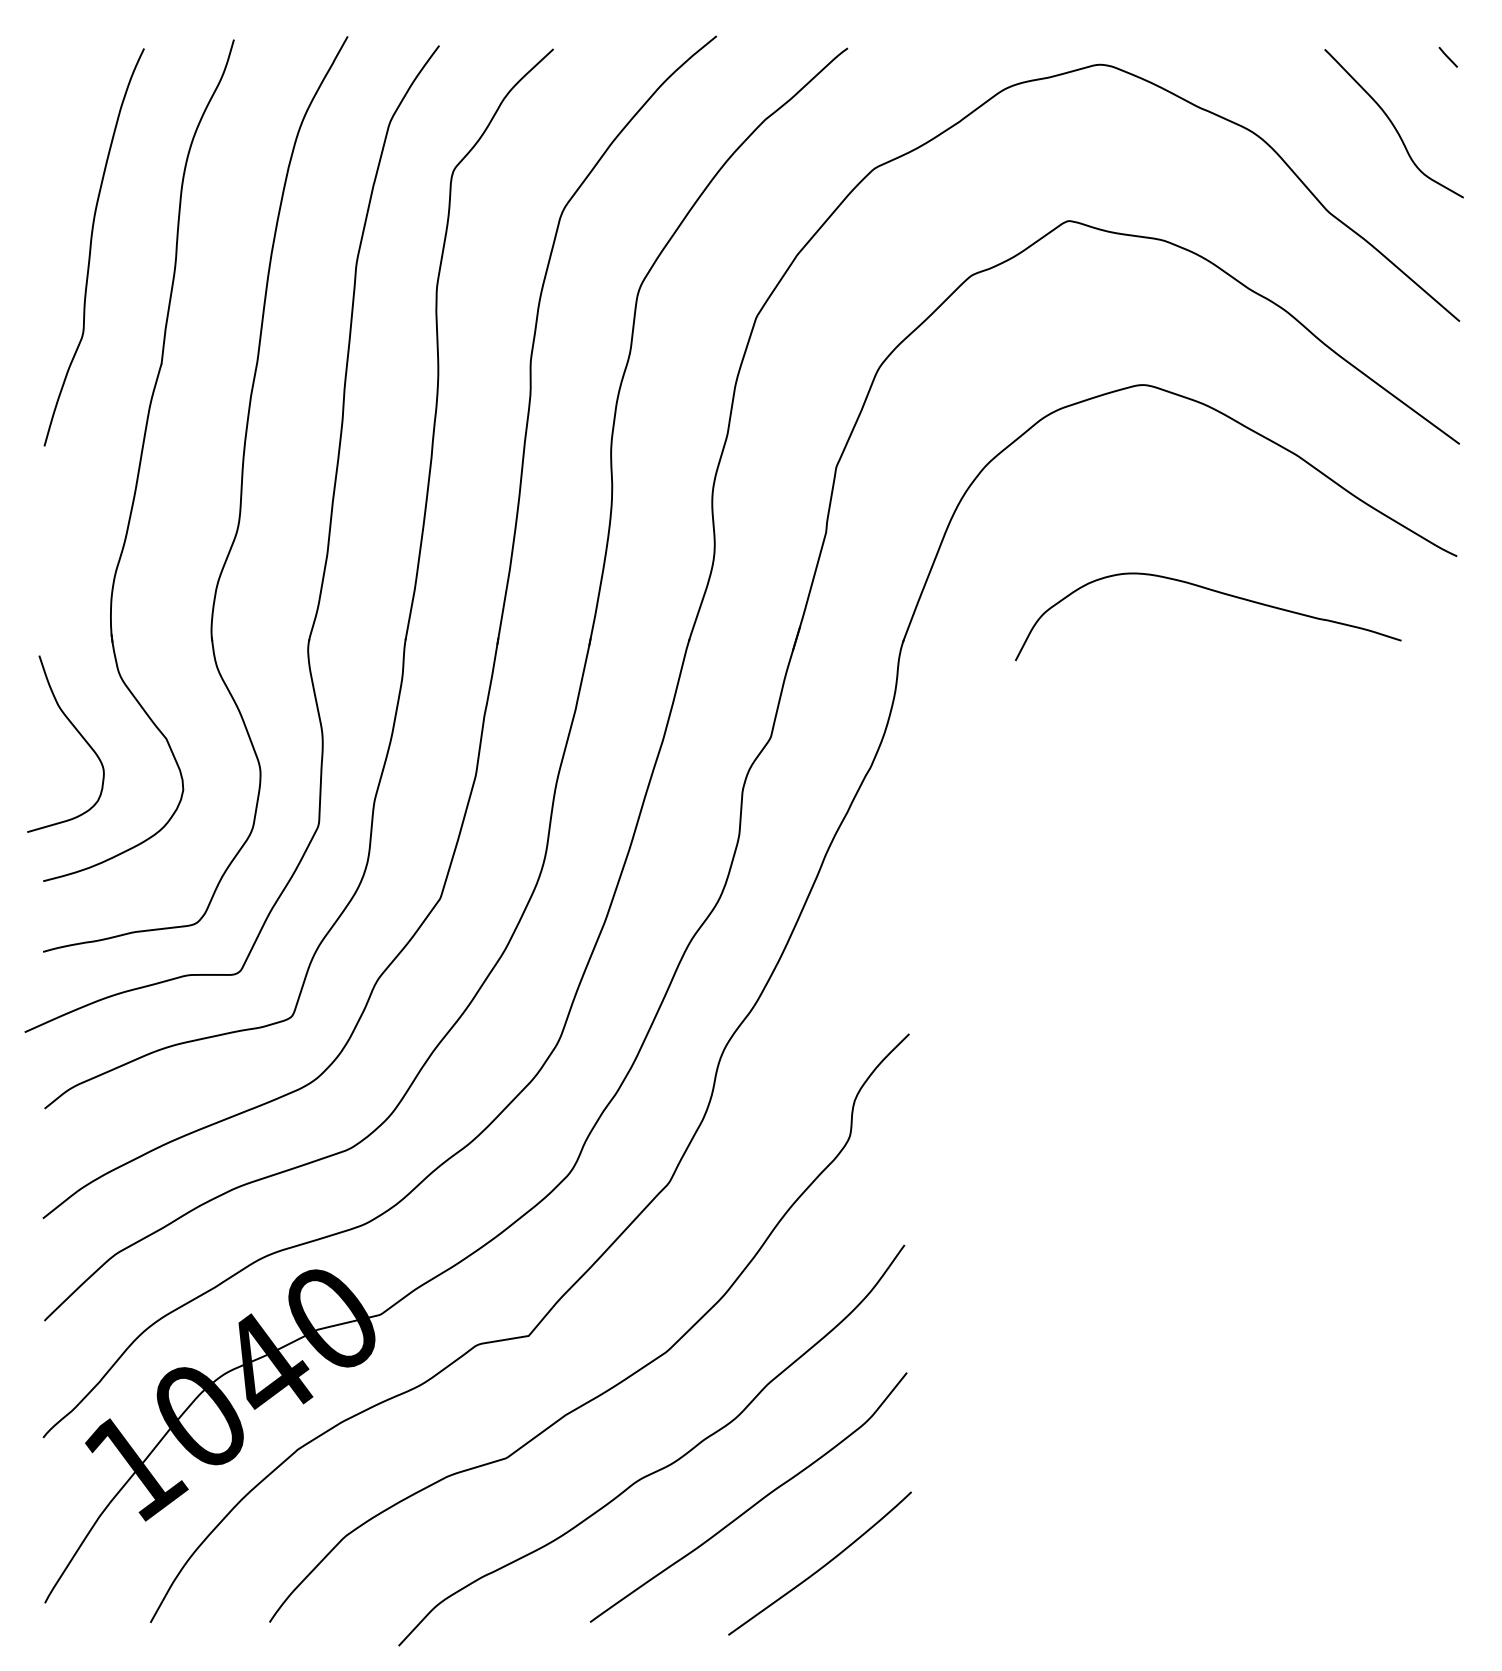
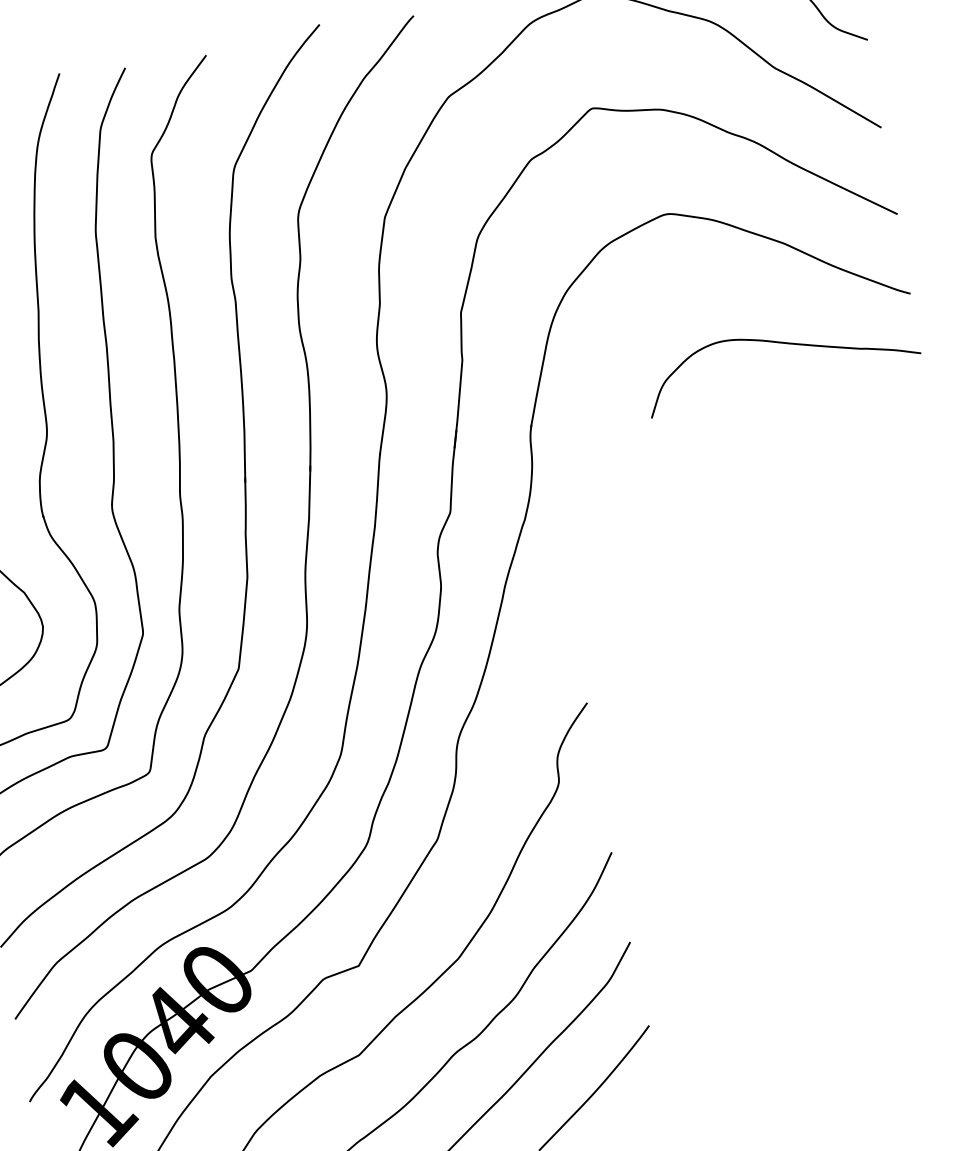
curve: (1216, 592) -> (784, 343), moved

